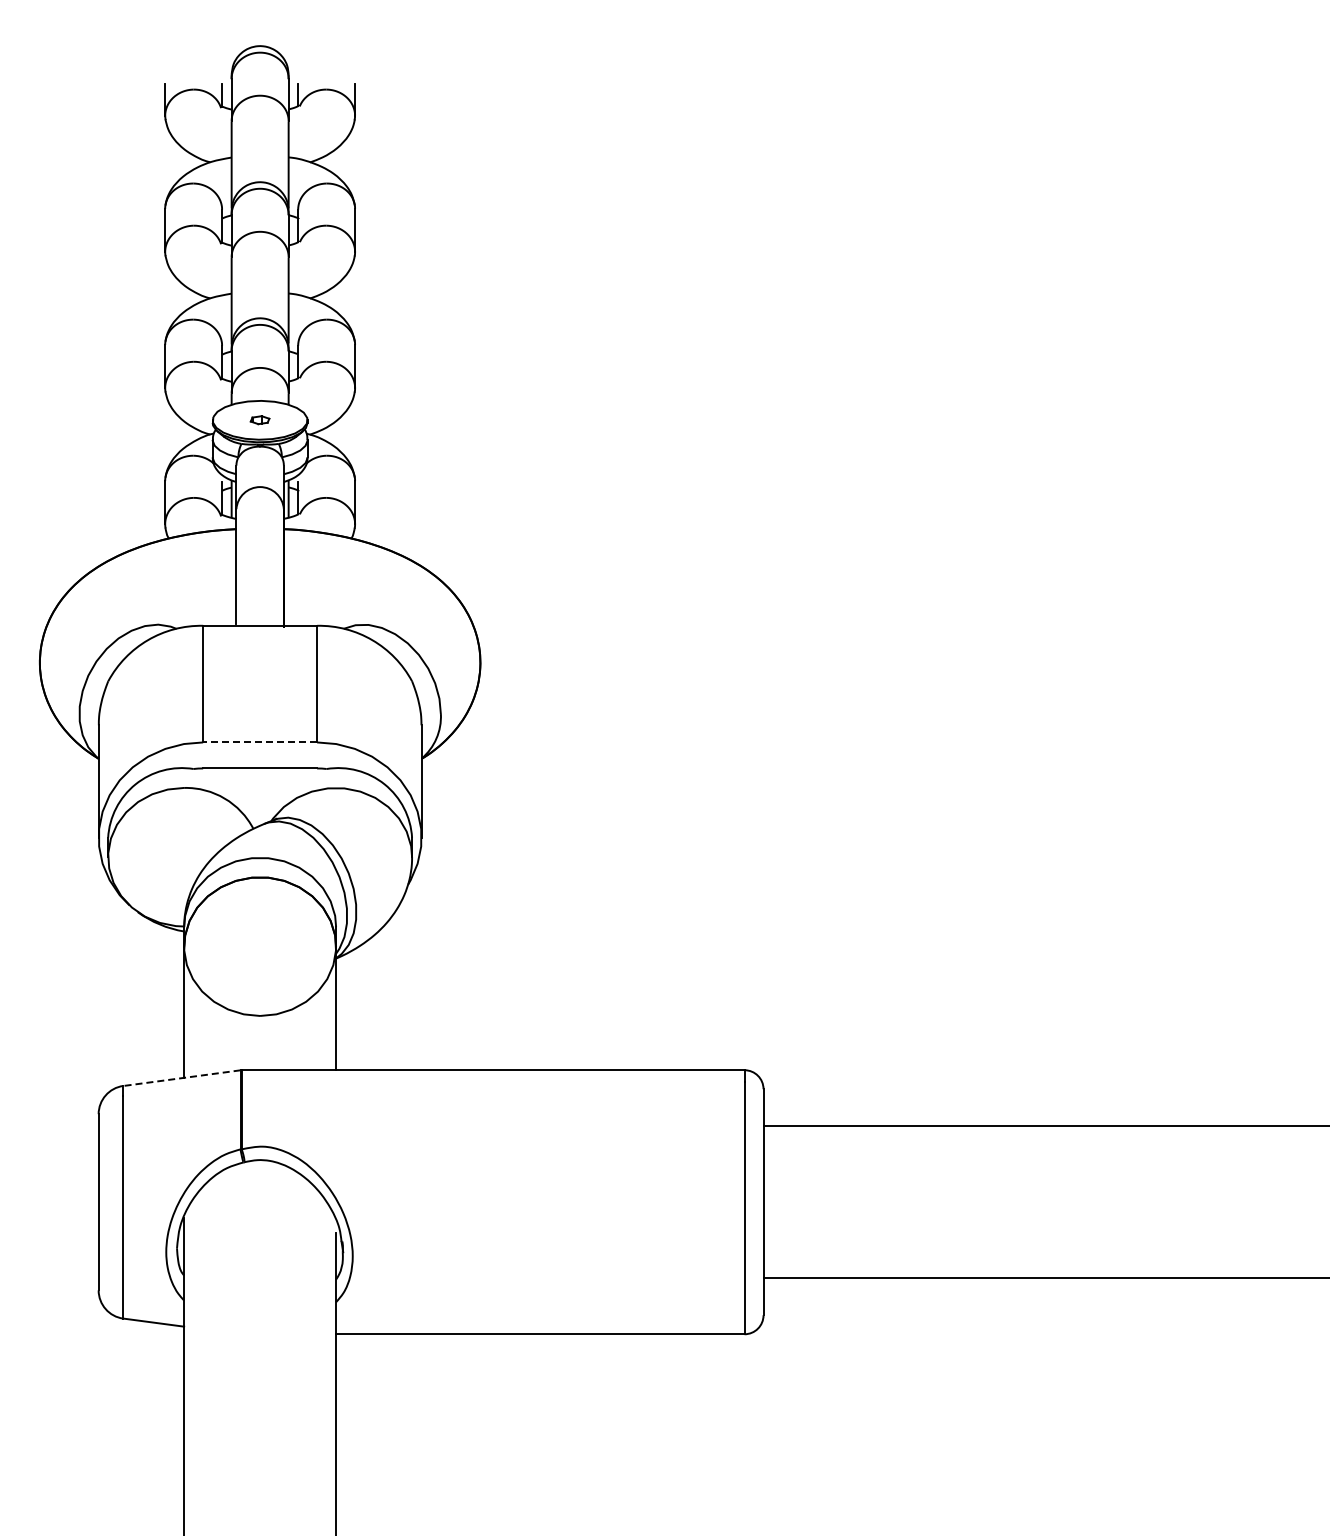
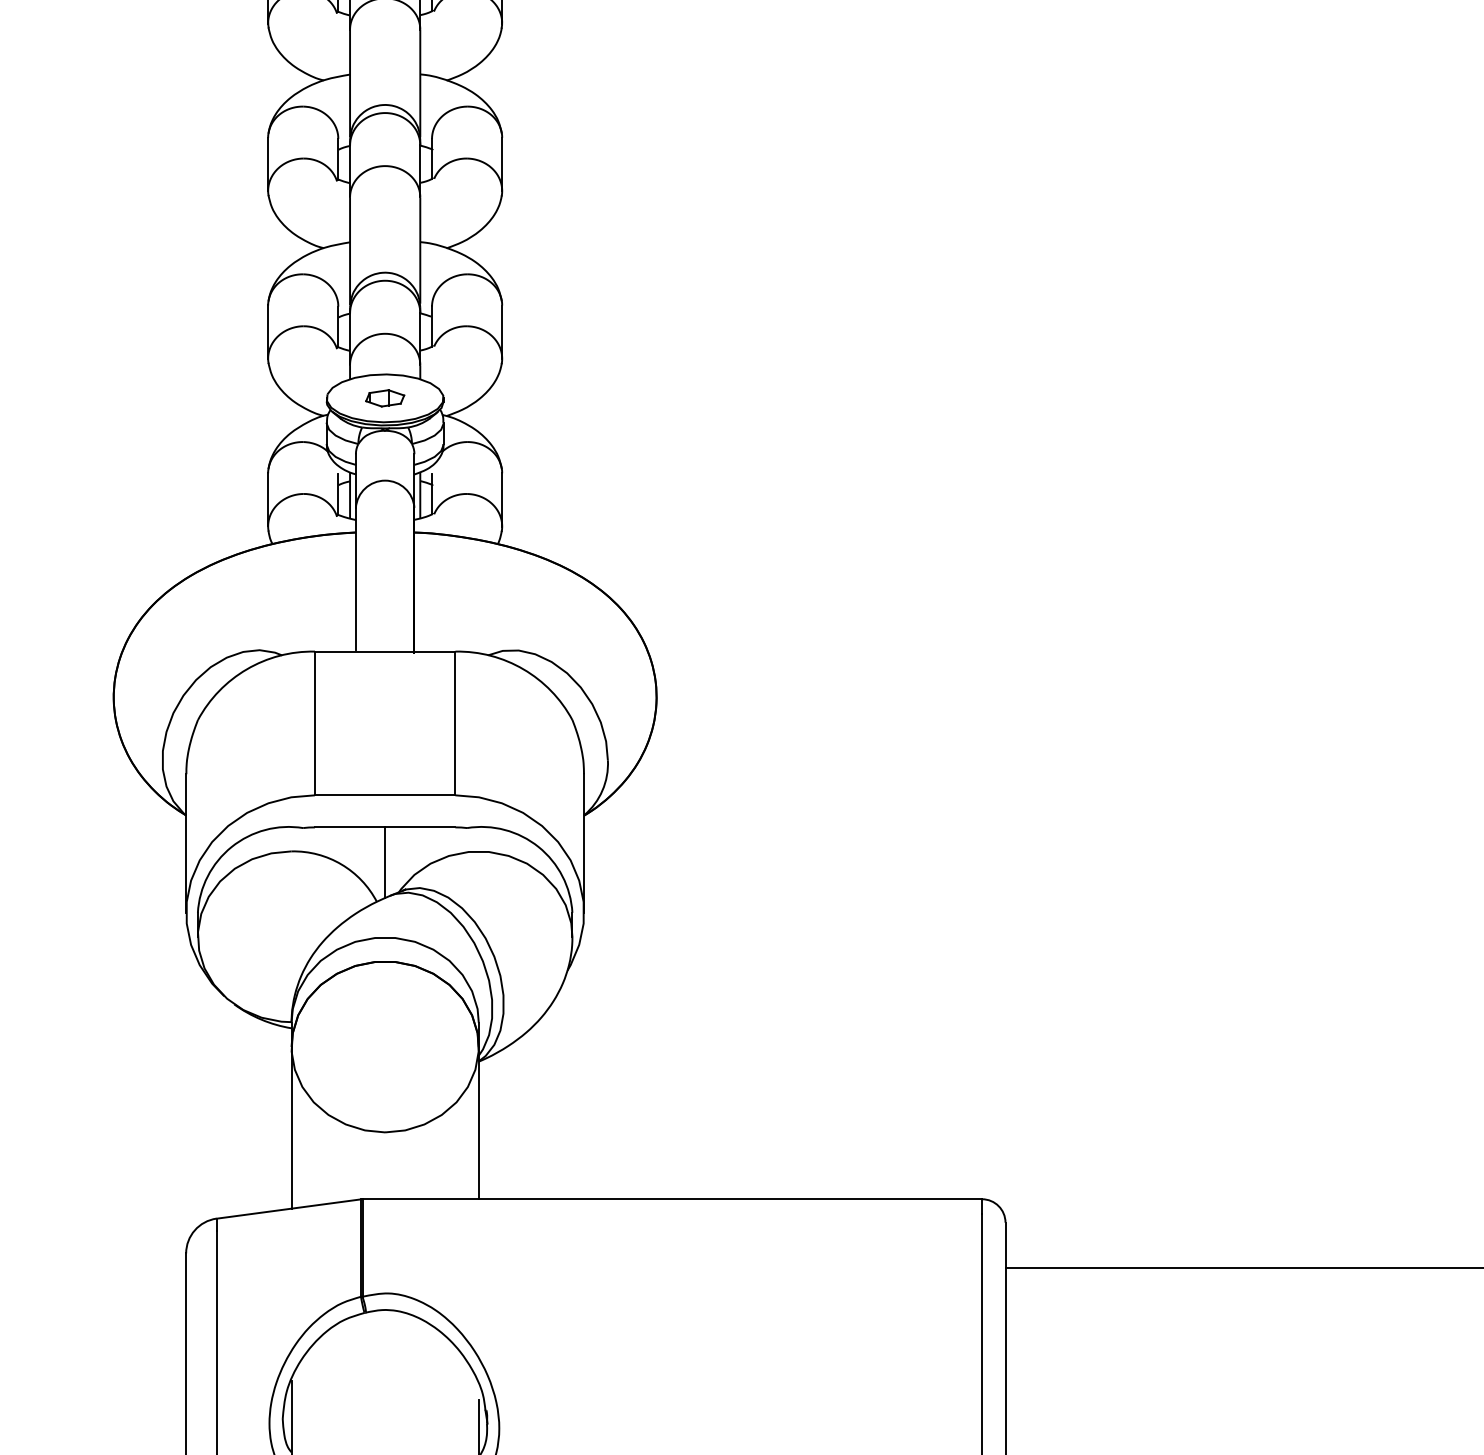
part: (259, 419) -> (384, 397), size x1.67
line: (260, 742) -> (385, 795), dashed -> solid
line: (260, 796) -> (385, 861), added
line: (181, 1078) -> (288, 1209), dashed -> solid

